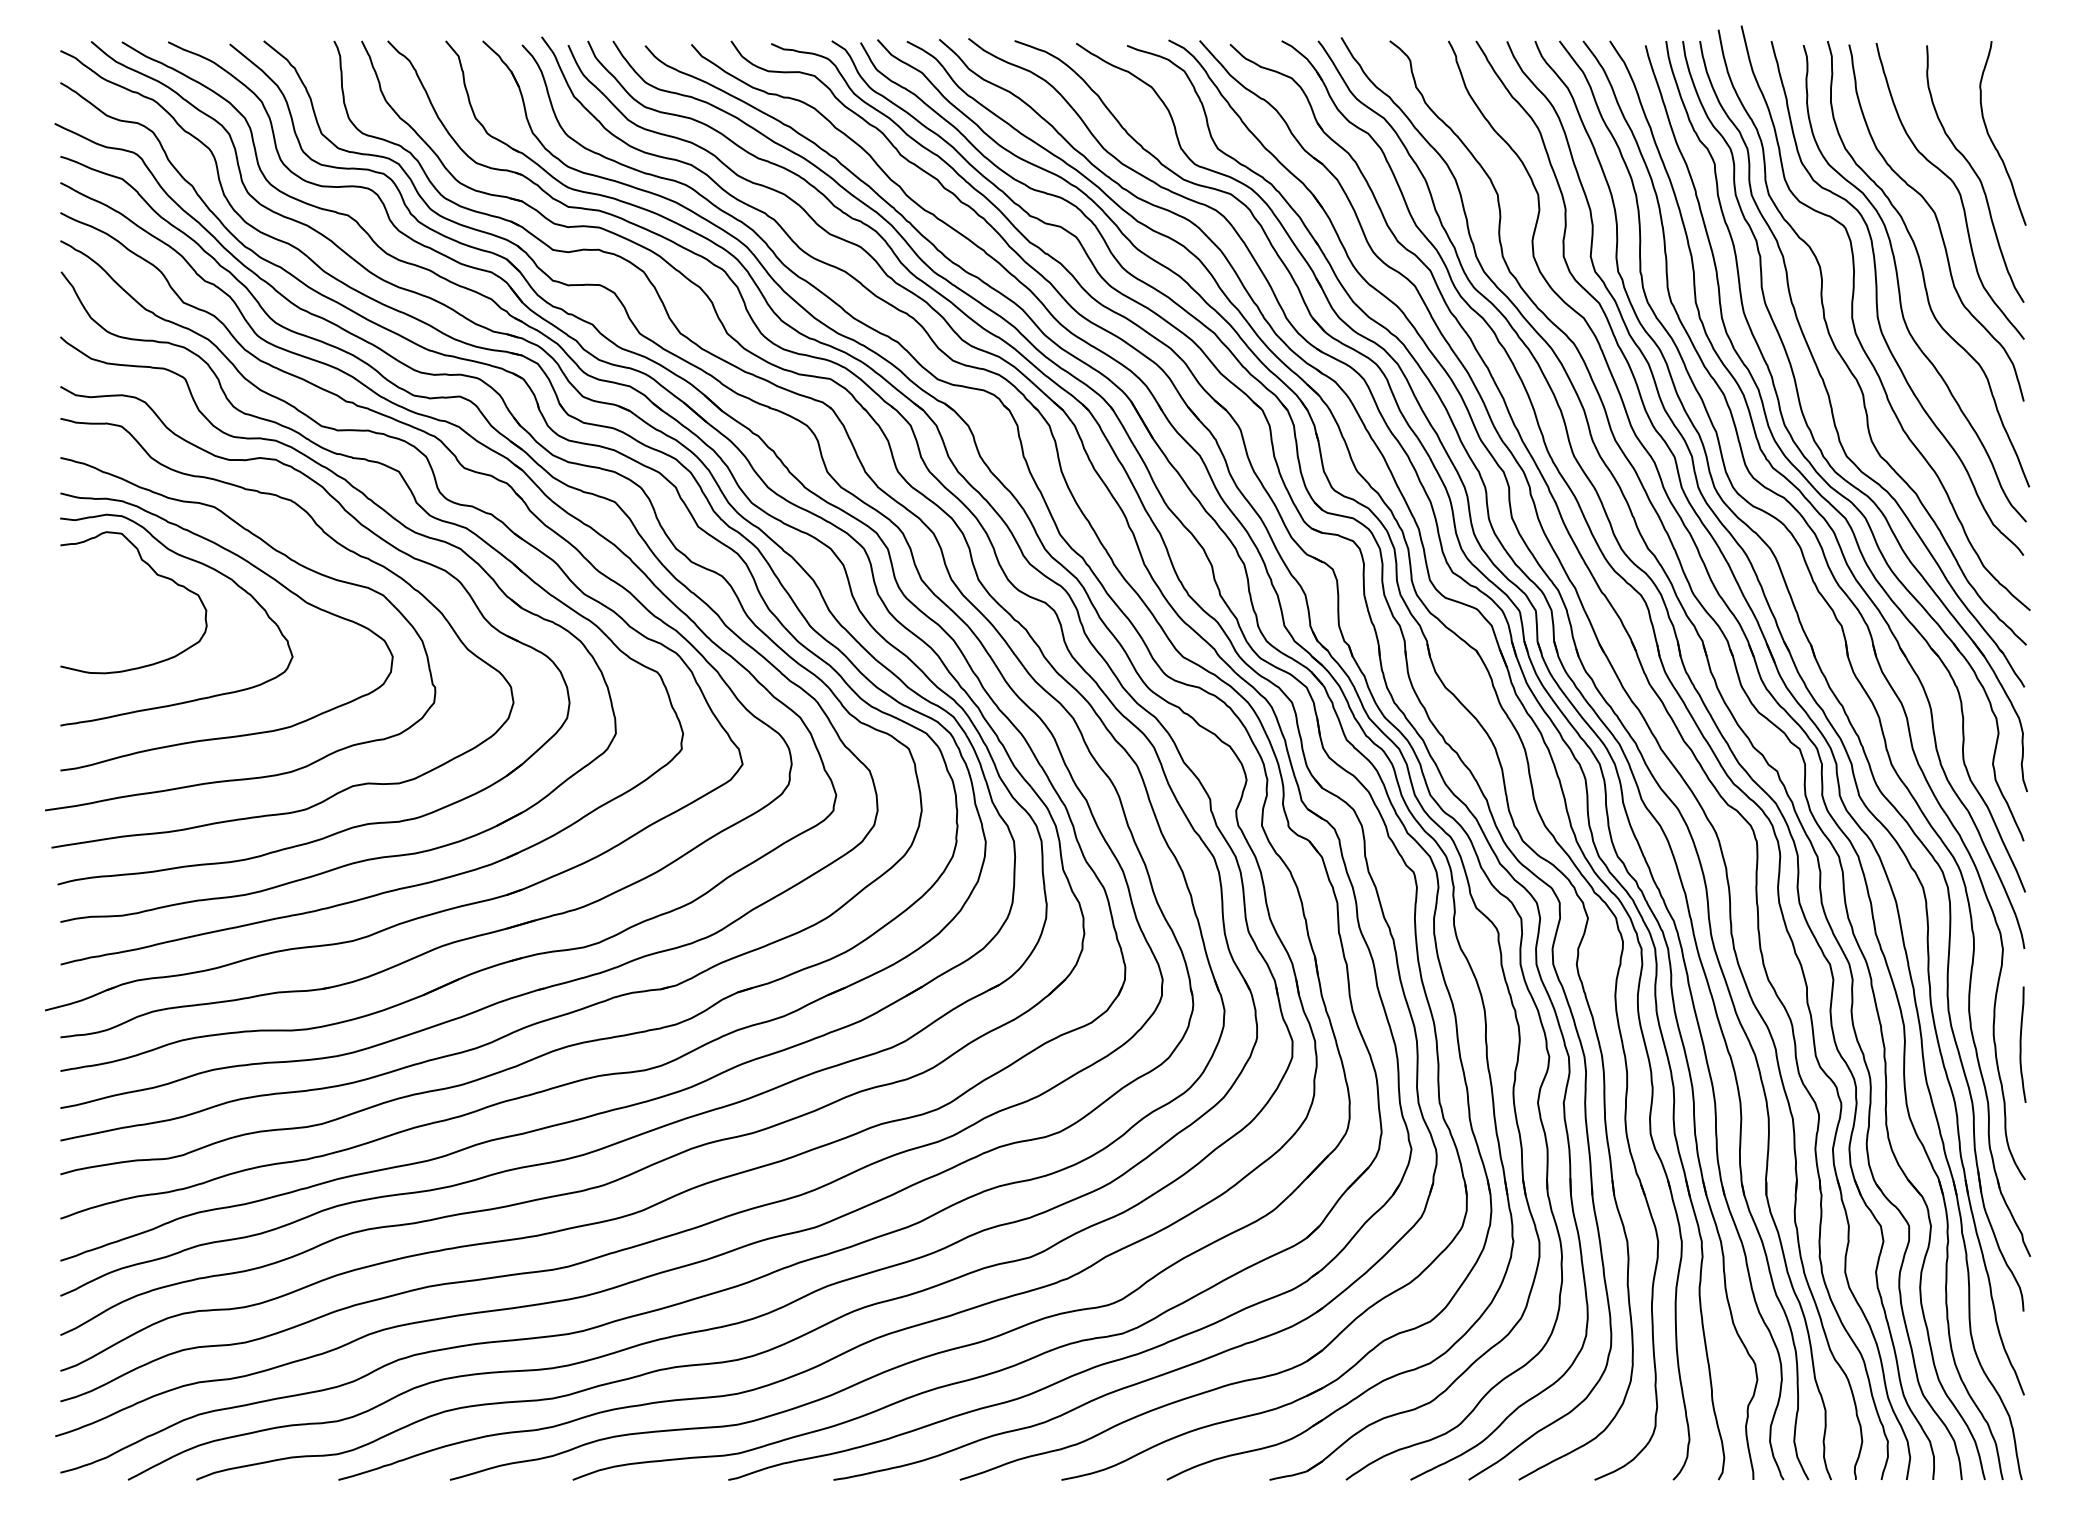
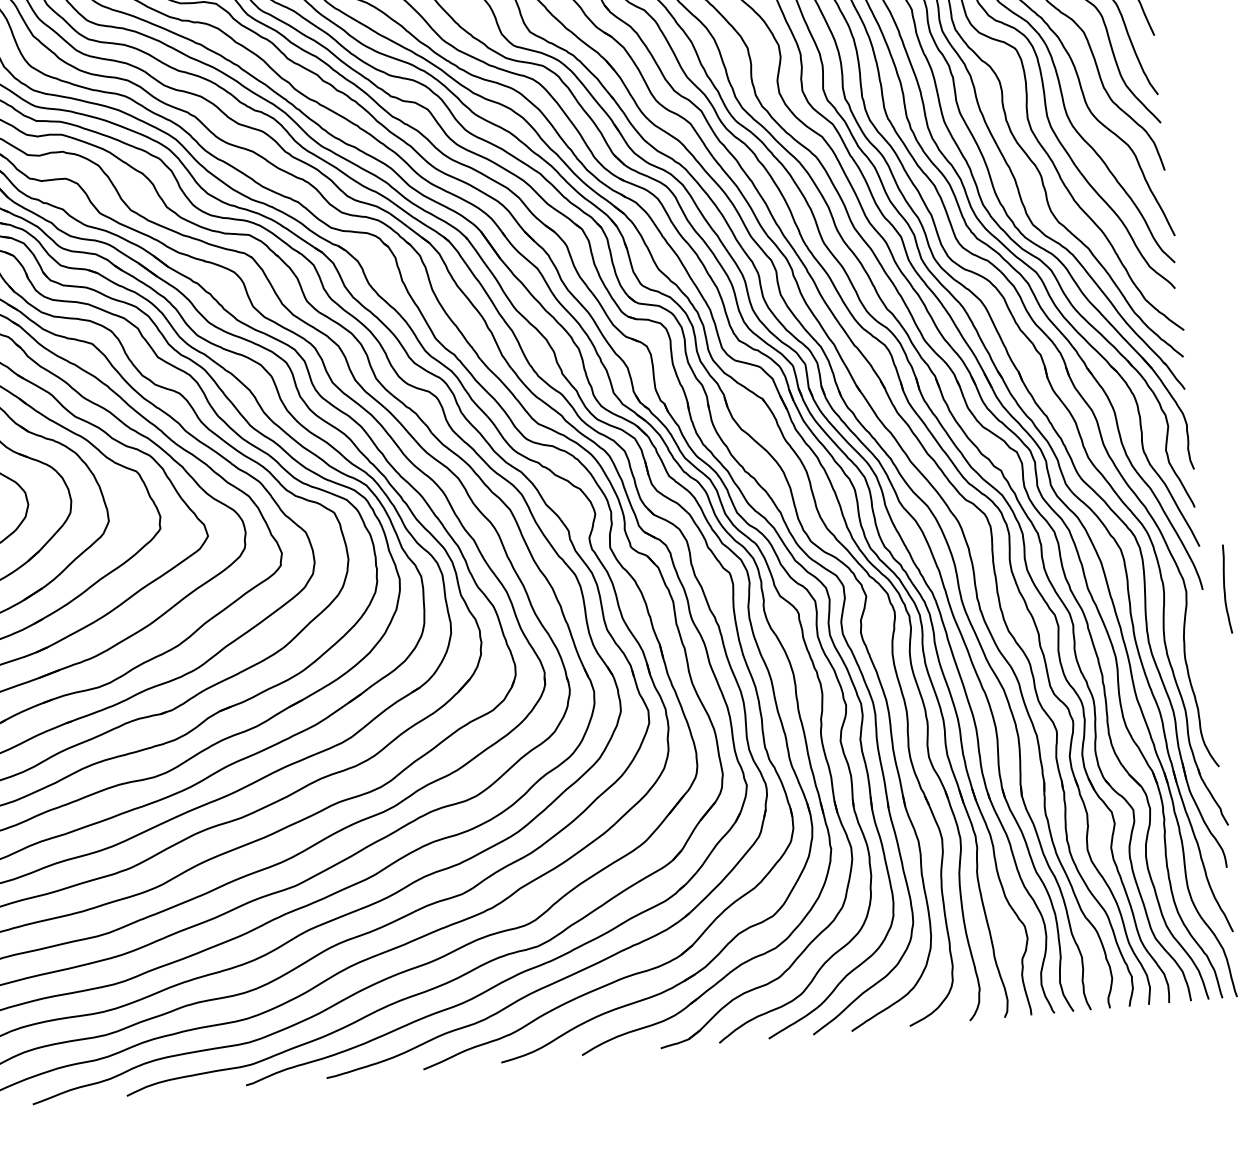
curve: (2021, 1044) -> (1225, 589), moved

